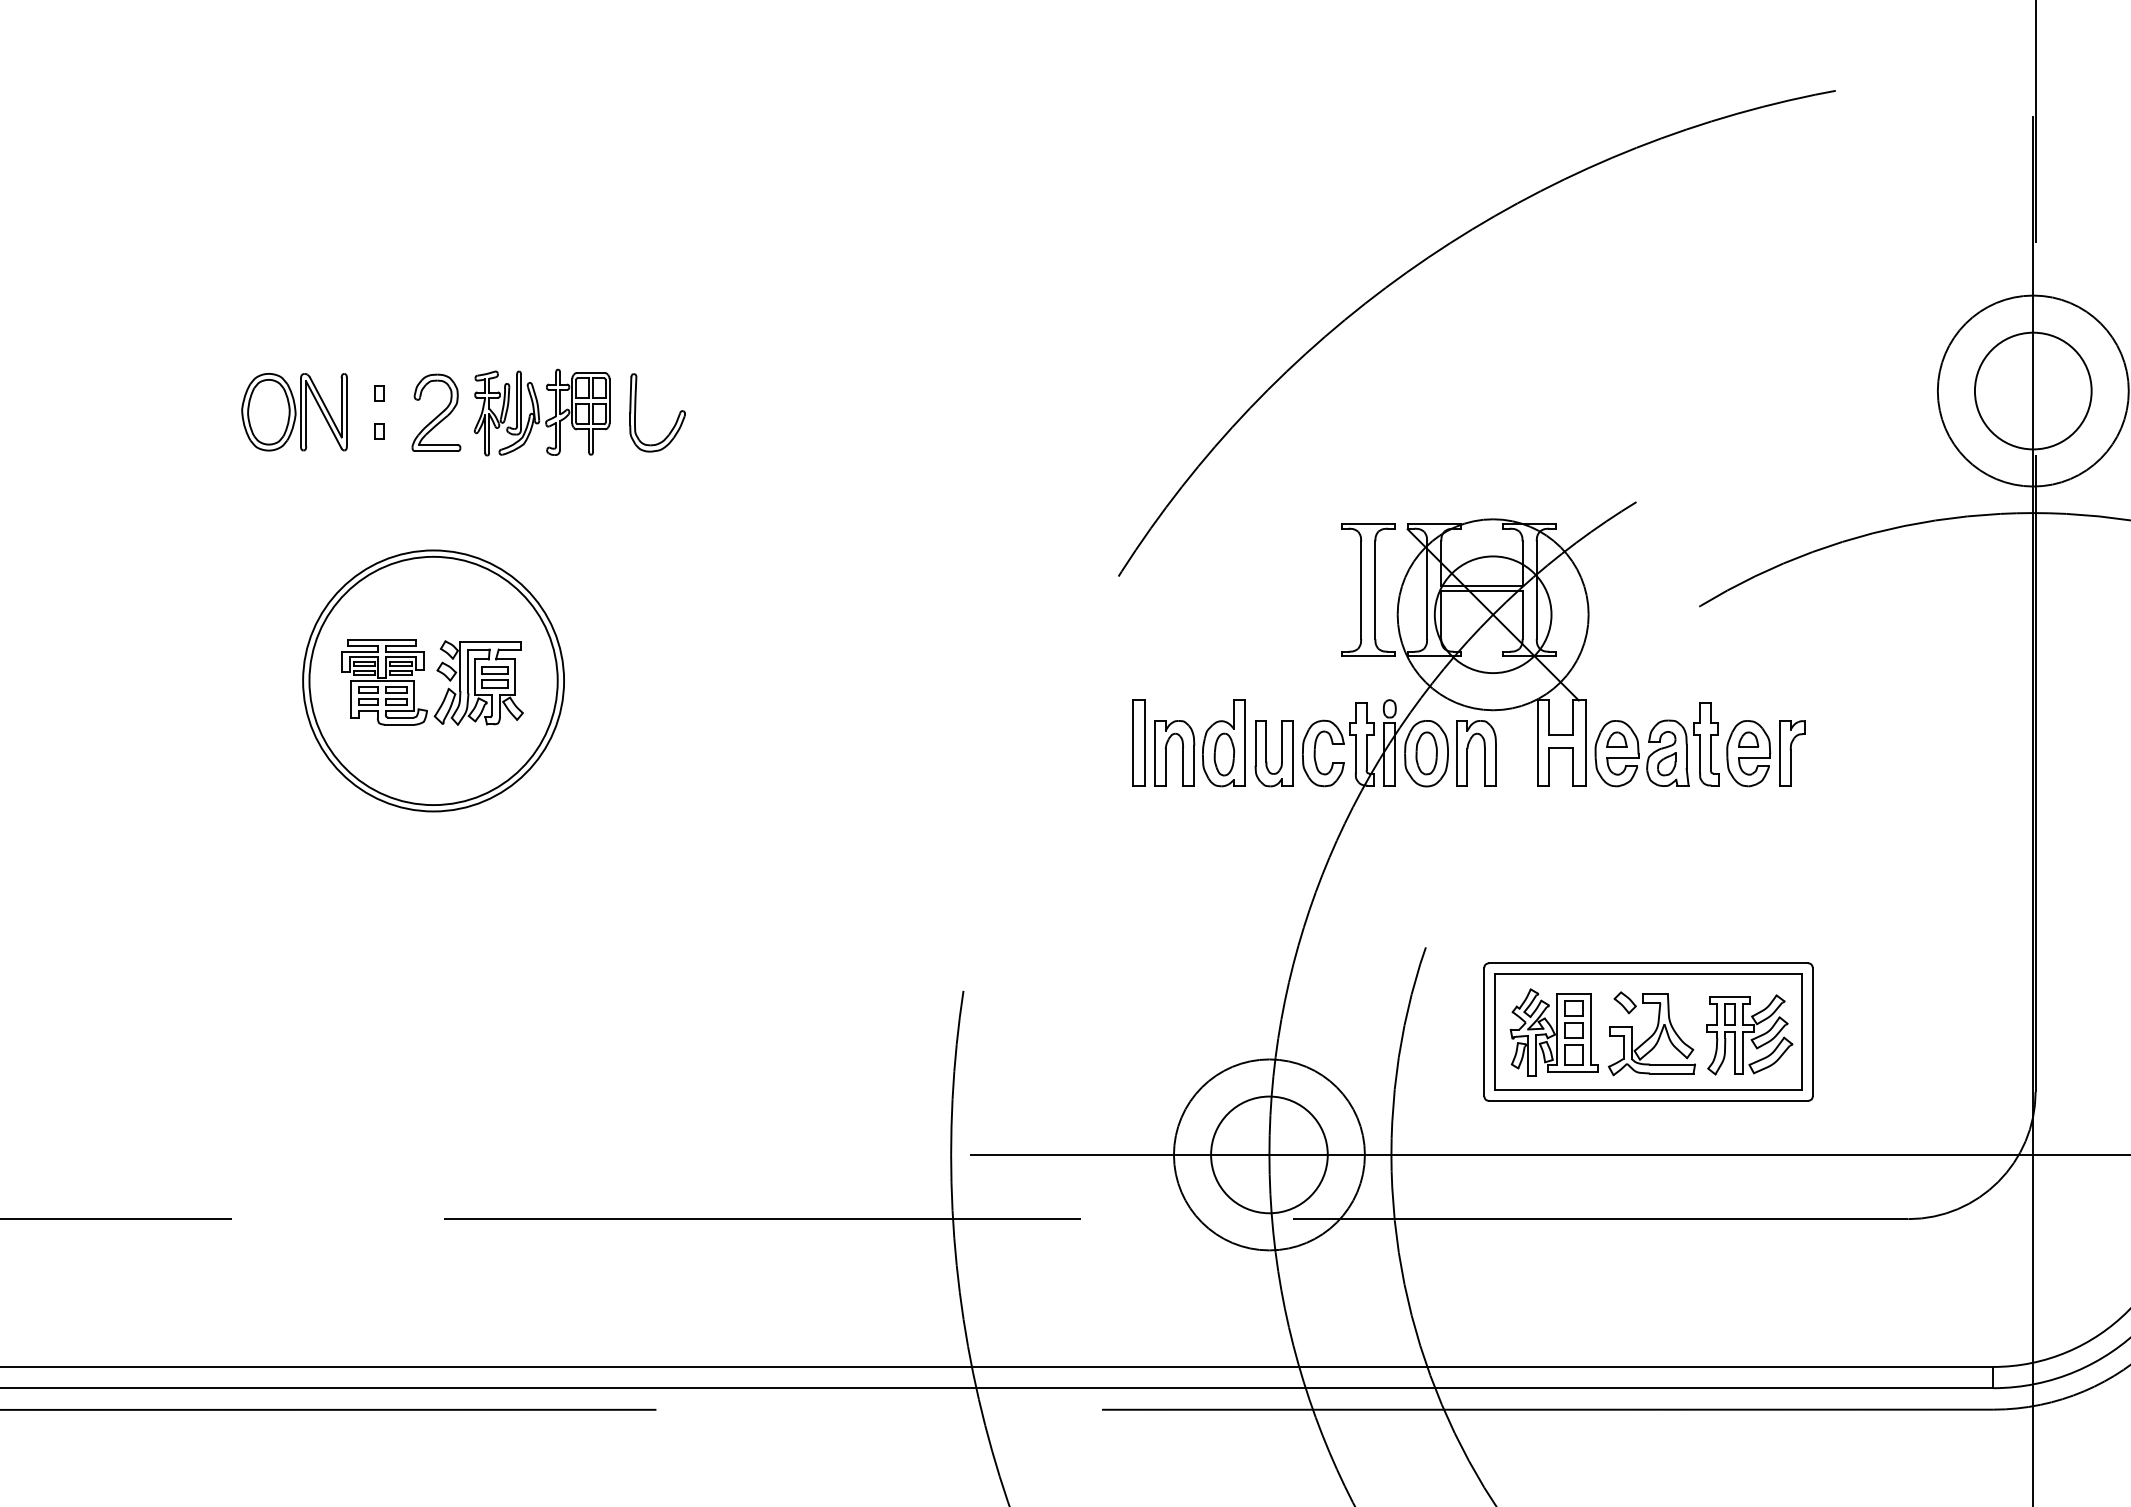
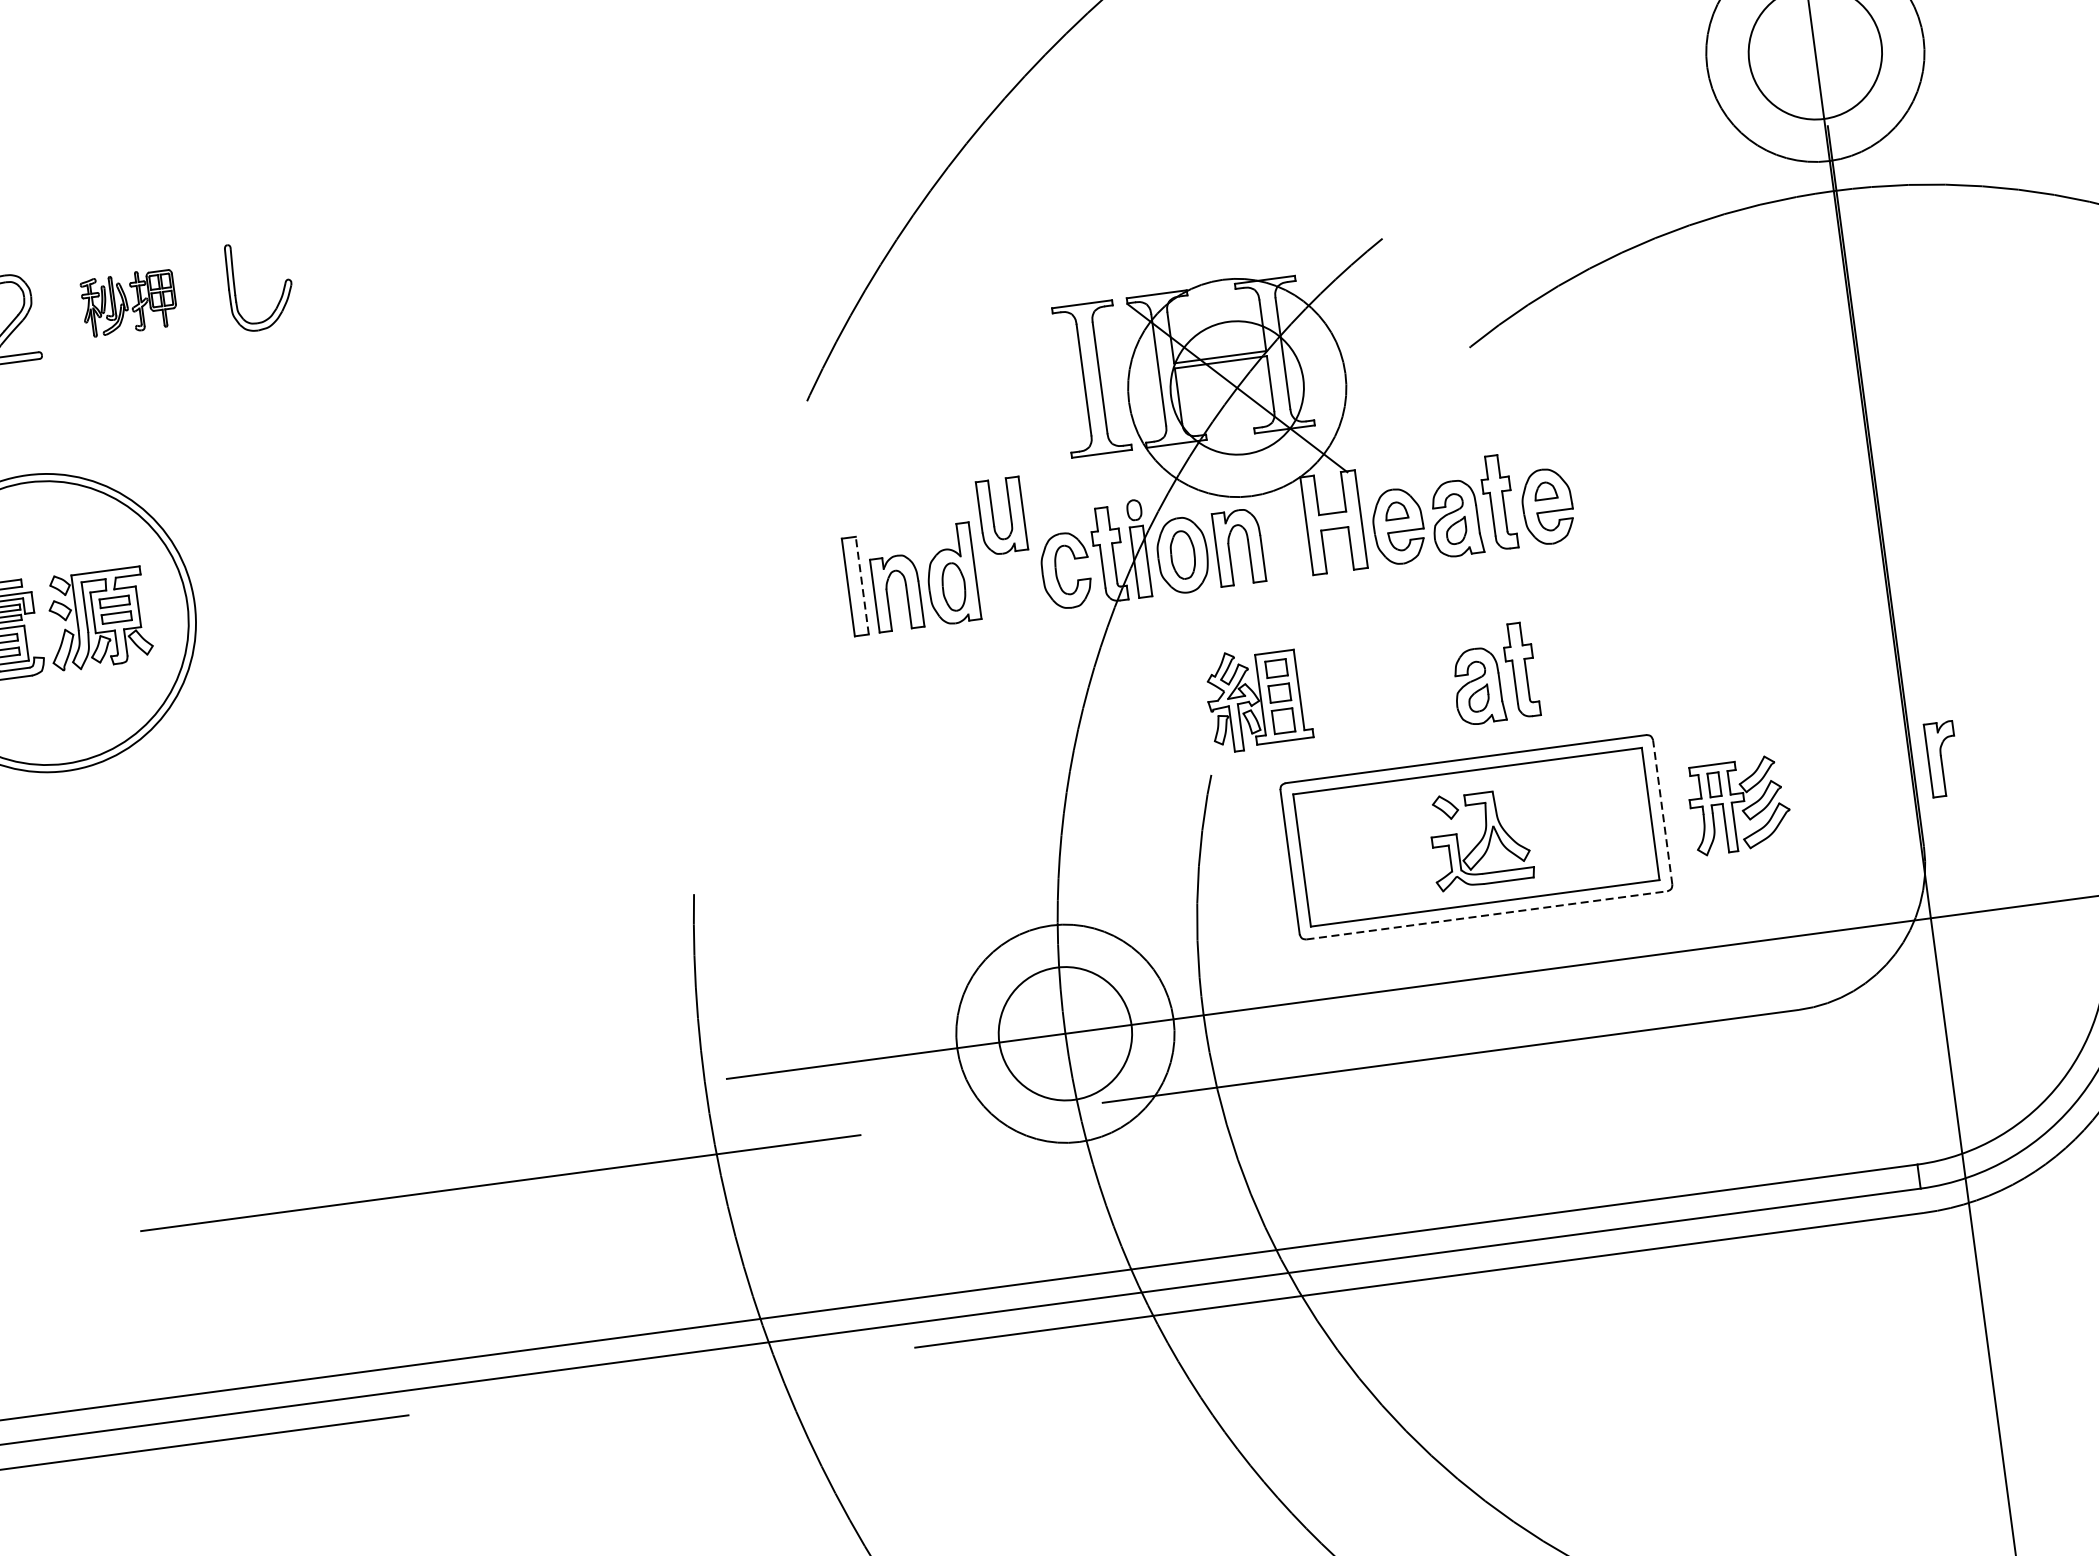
part: (541, 412) -> (128, 302), size x0.6
line: (1145, 742) -> (862, 585), solid -> dashed
part: (1266, 753) -> (993, 517), moved
part: (1792, 753) -> (1943, 759), moved
part: (1682, 892) -> (1493, 673), added
part: (1553, 1032) -> (1257, 698), moved
line: (1813, 1032) -> (1663, 812), solid -> dashed
part: (1749, 1034) -> (1739, 804), moved
line: (1649, 1101) -> (1487, 915), solid -> dashed

